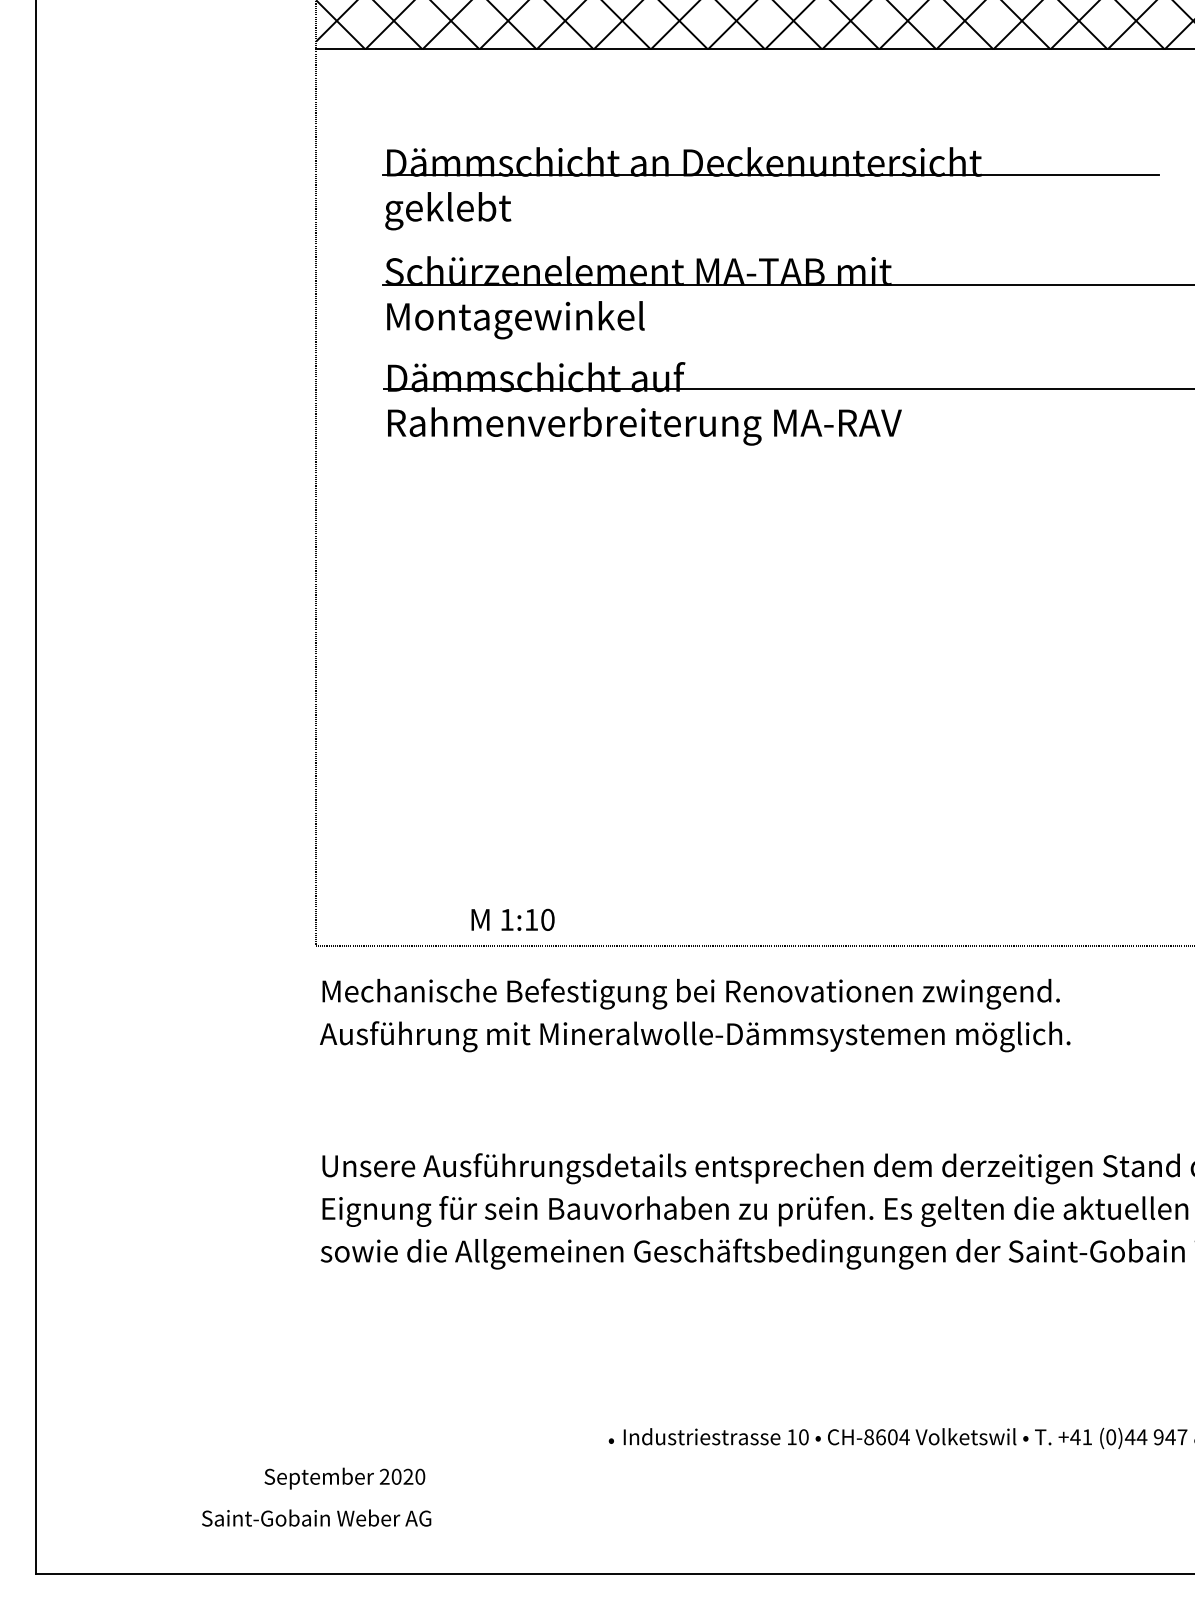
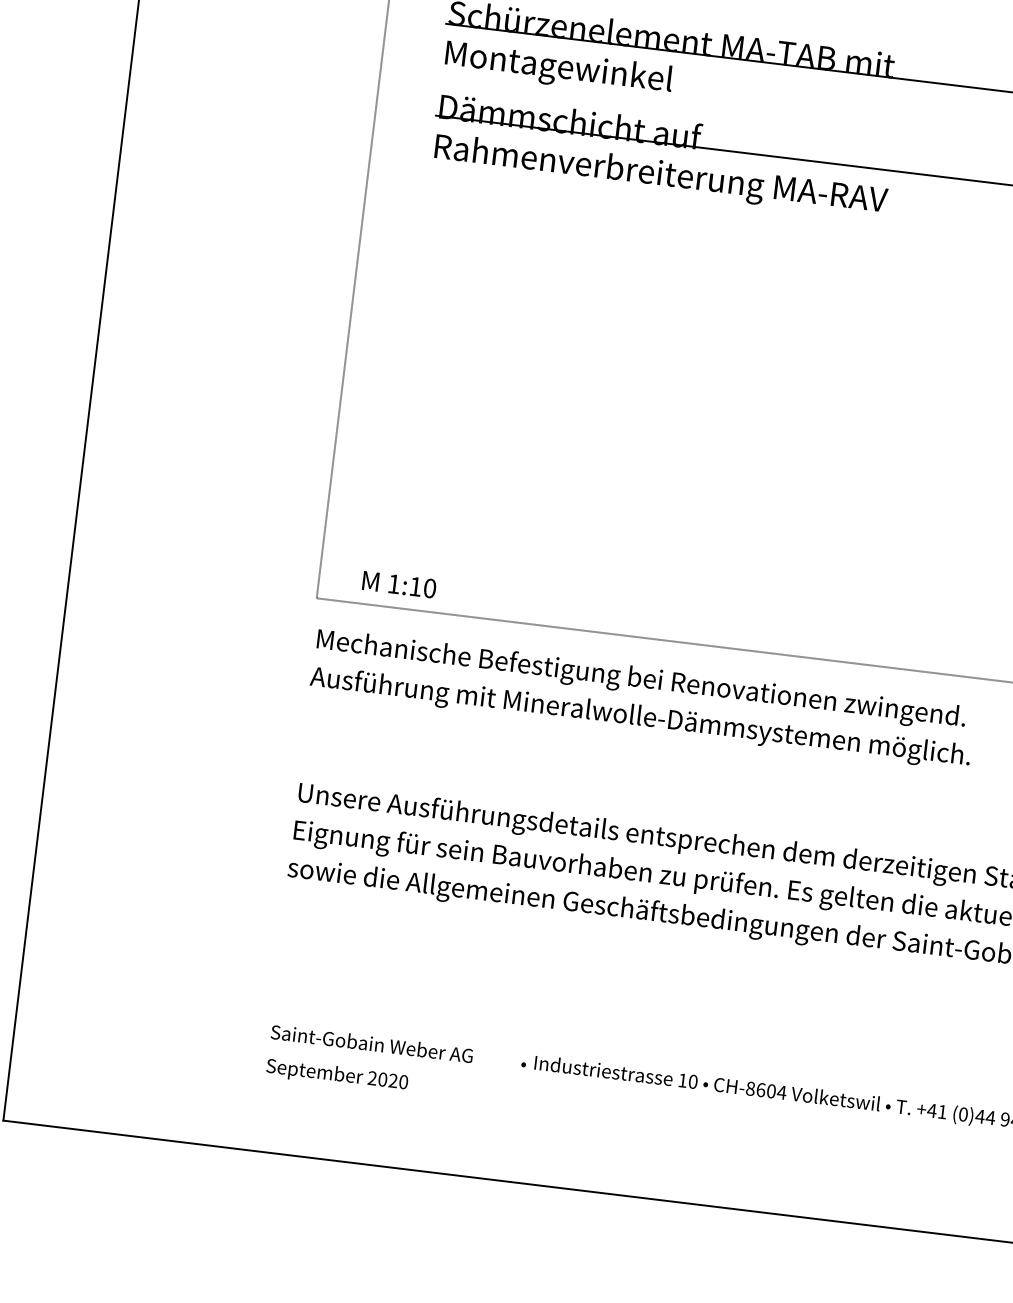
text: (512, 919) -> (398, 584), moved
text: (344, 1478) -> (336, 1075), moved
text: (316, 1517) -> (372, 1043), moved

